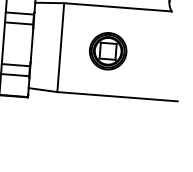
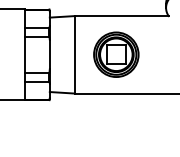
part: (107, 50) -> (115, 54), size x1.4

